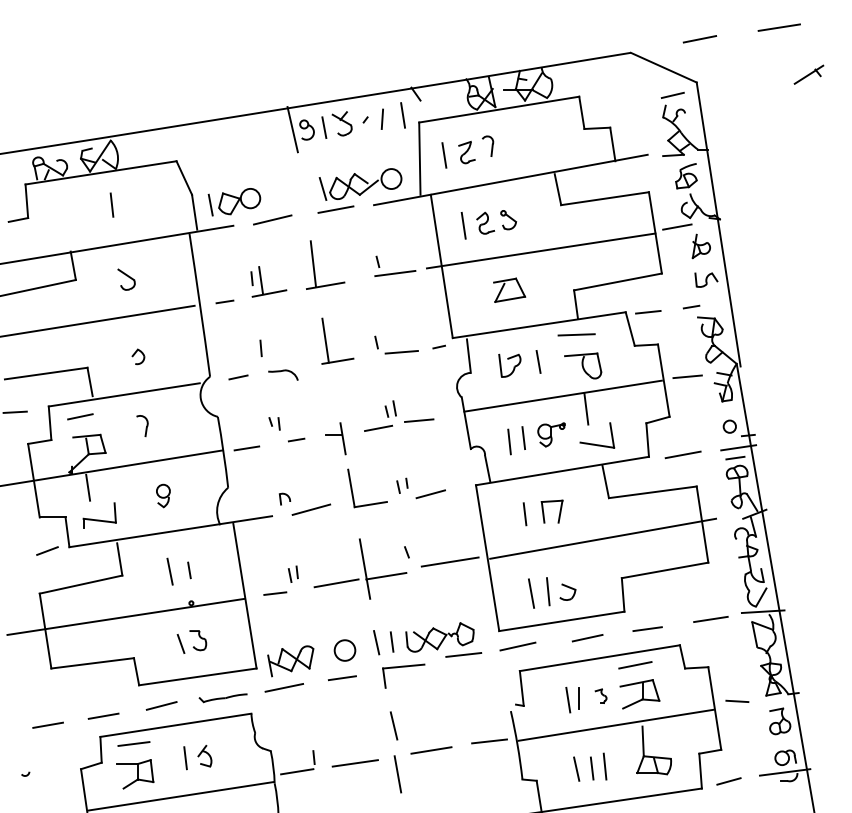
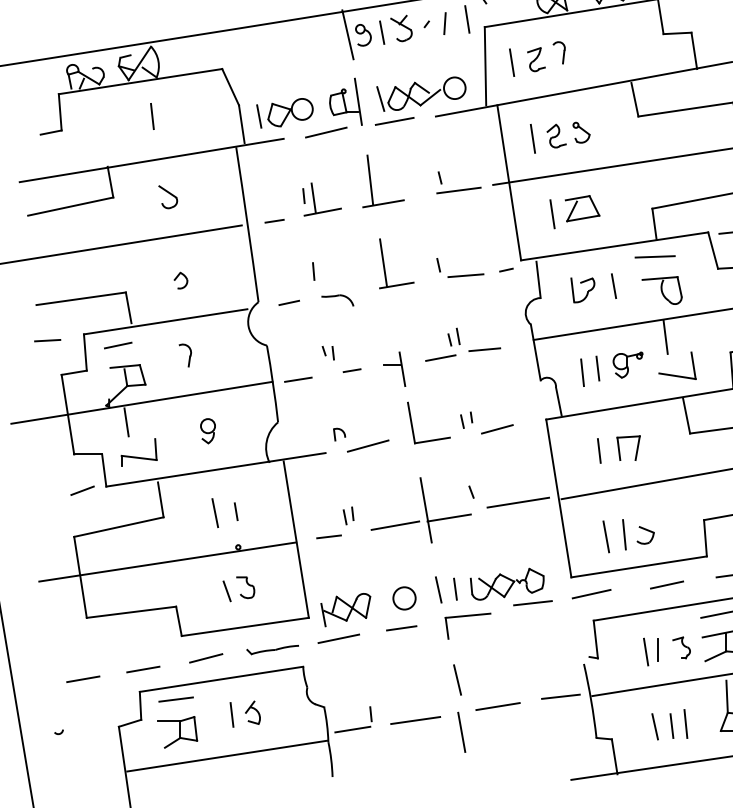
part: (290, 191) -> (345, 101), added
line: (481, 295) -> (552, 214), added
part: (600, 695) -> (680, 647), size x1.43

